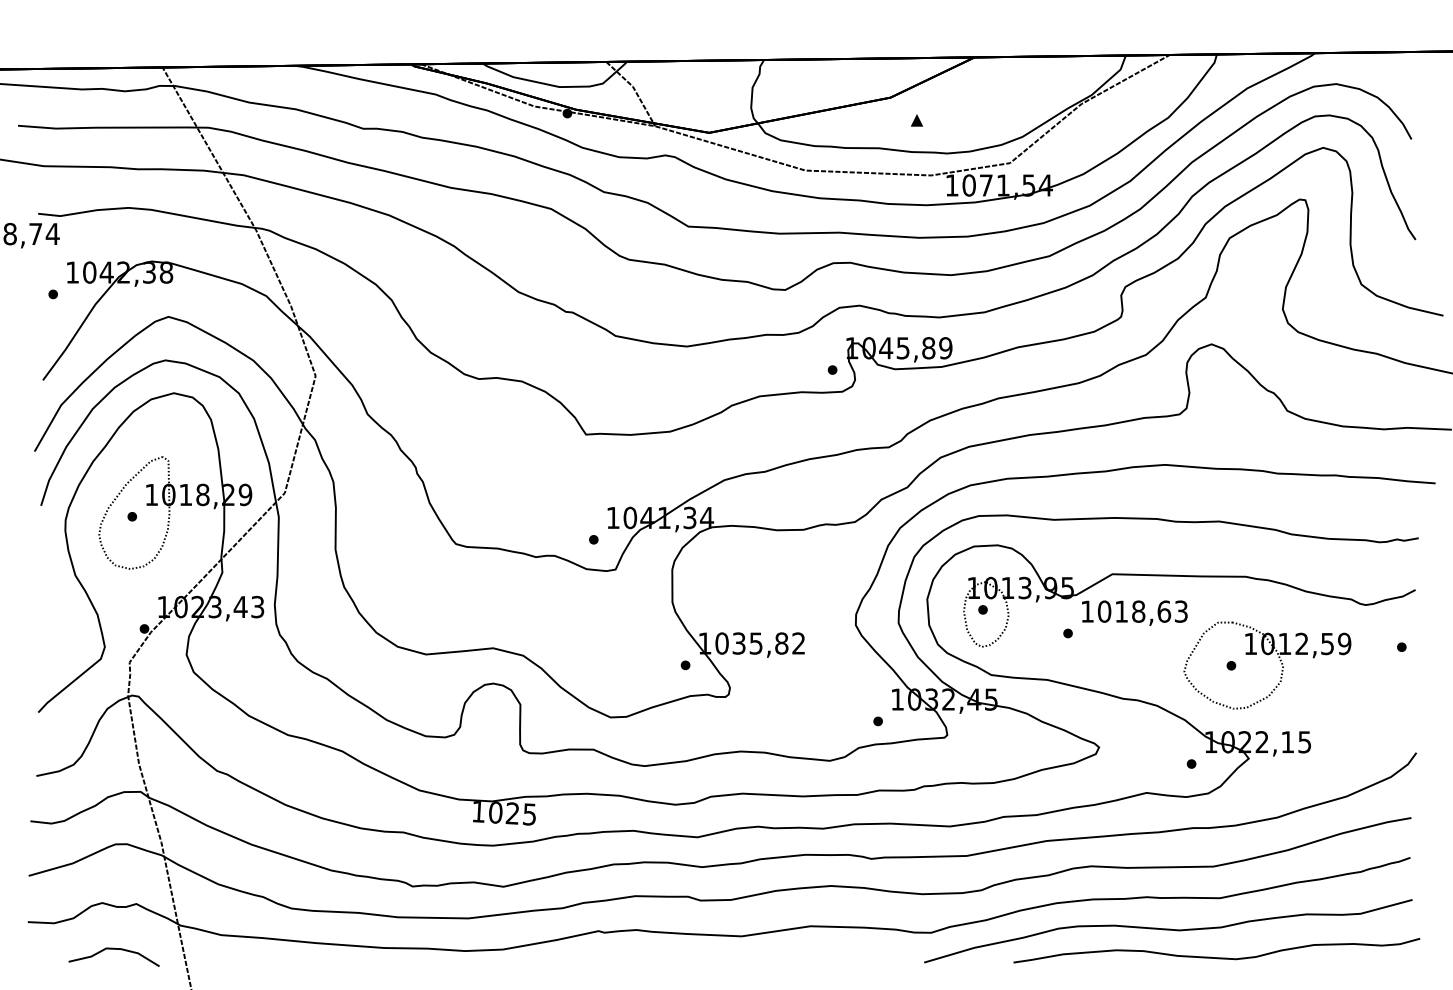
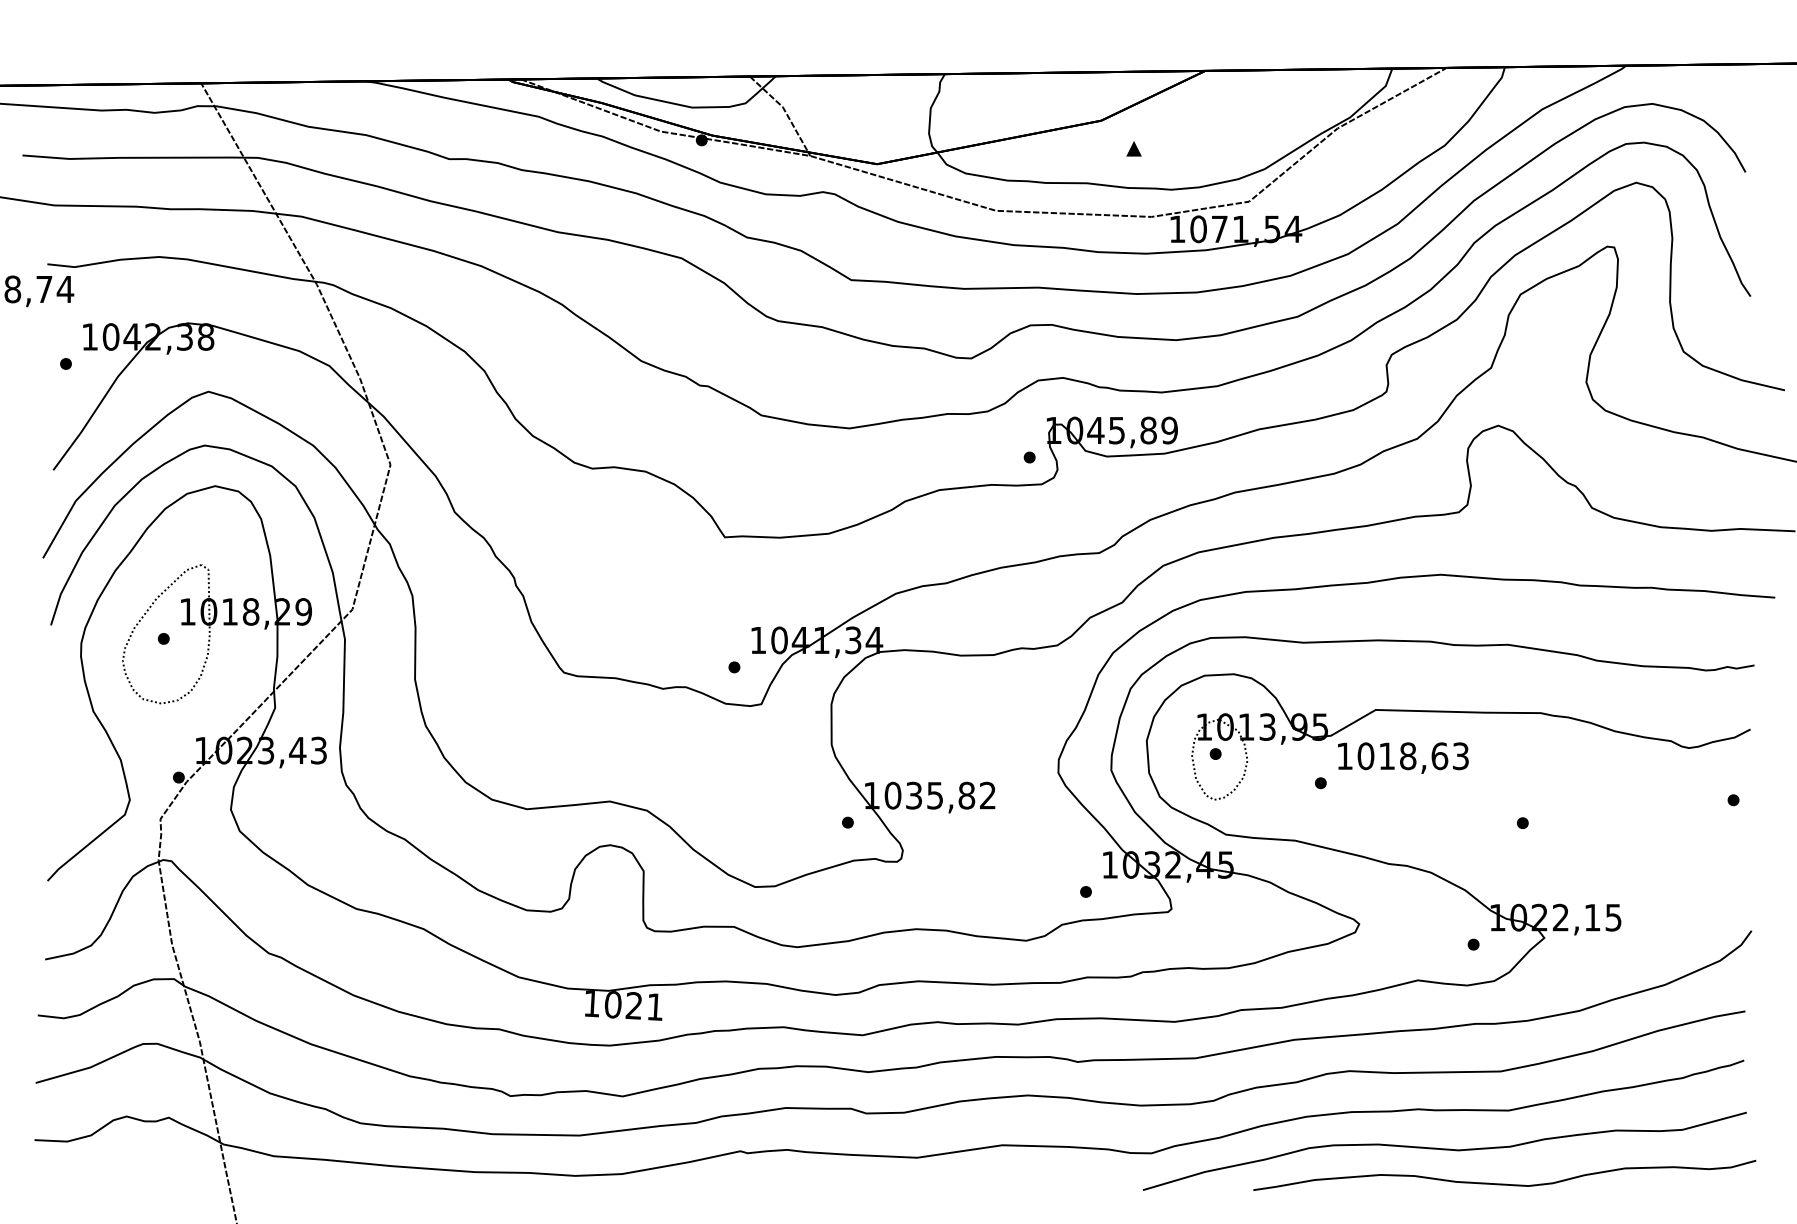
part: (1267, 655) -> (1567, 810), removed
text: (529, 814) -> (654, 1007), 1025 -> 1021
curve: (113, 949) -> (140, 1173), removed

